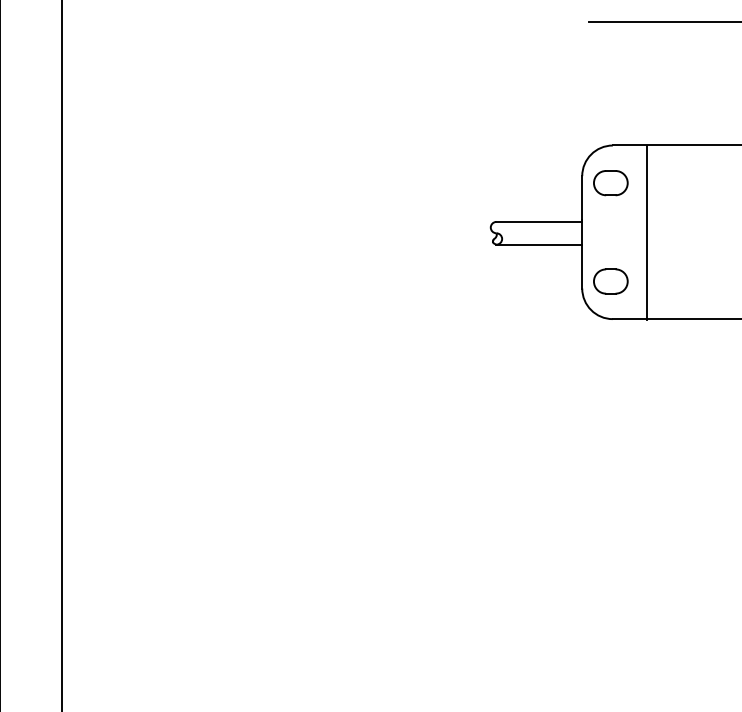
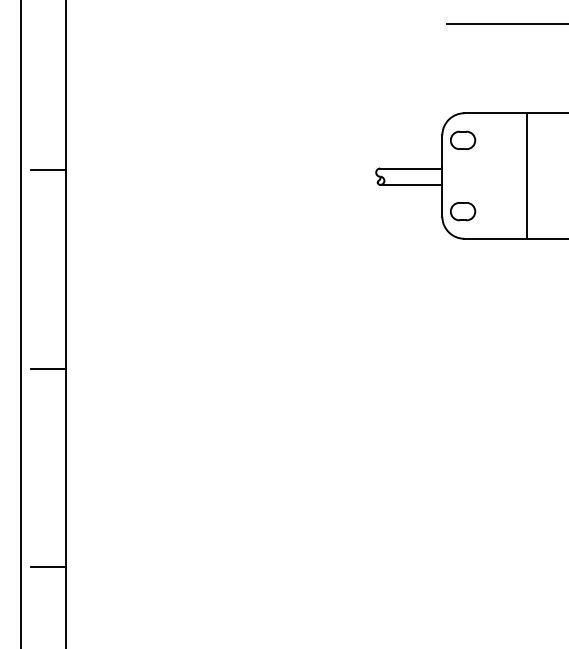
line: (37, 224) -> (48, 170), added
line: (647, 232) -> (527, 176), moved
line: (37, 498) -> (48, 368), added

